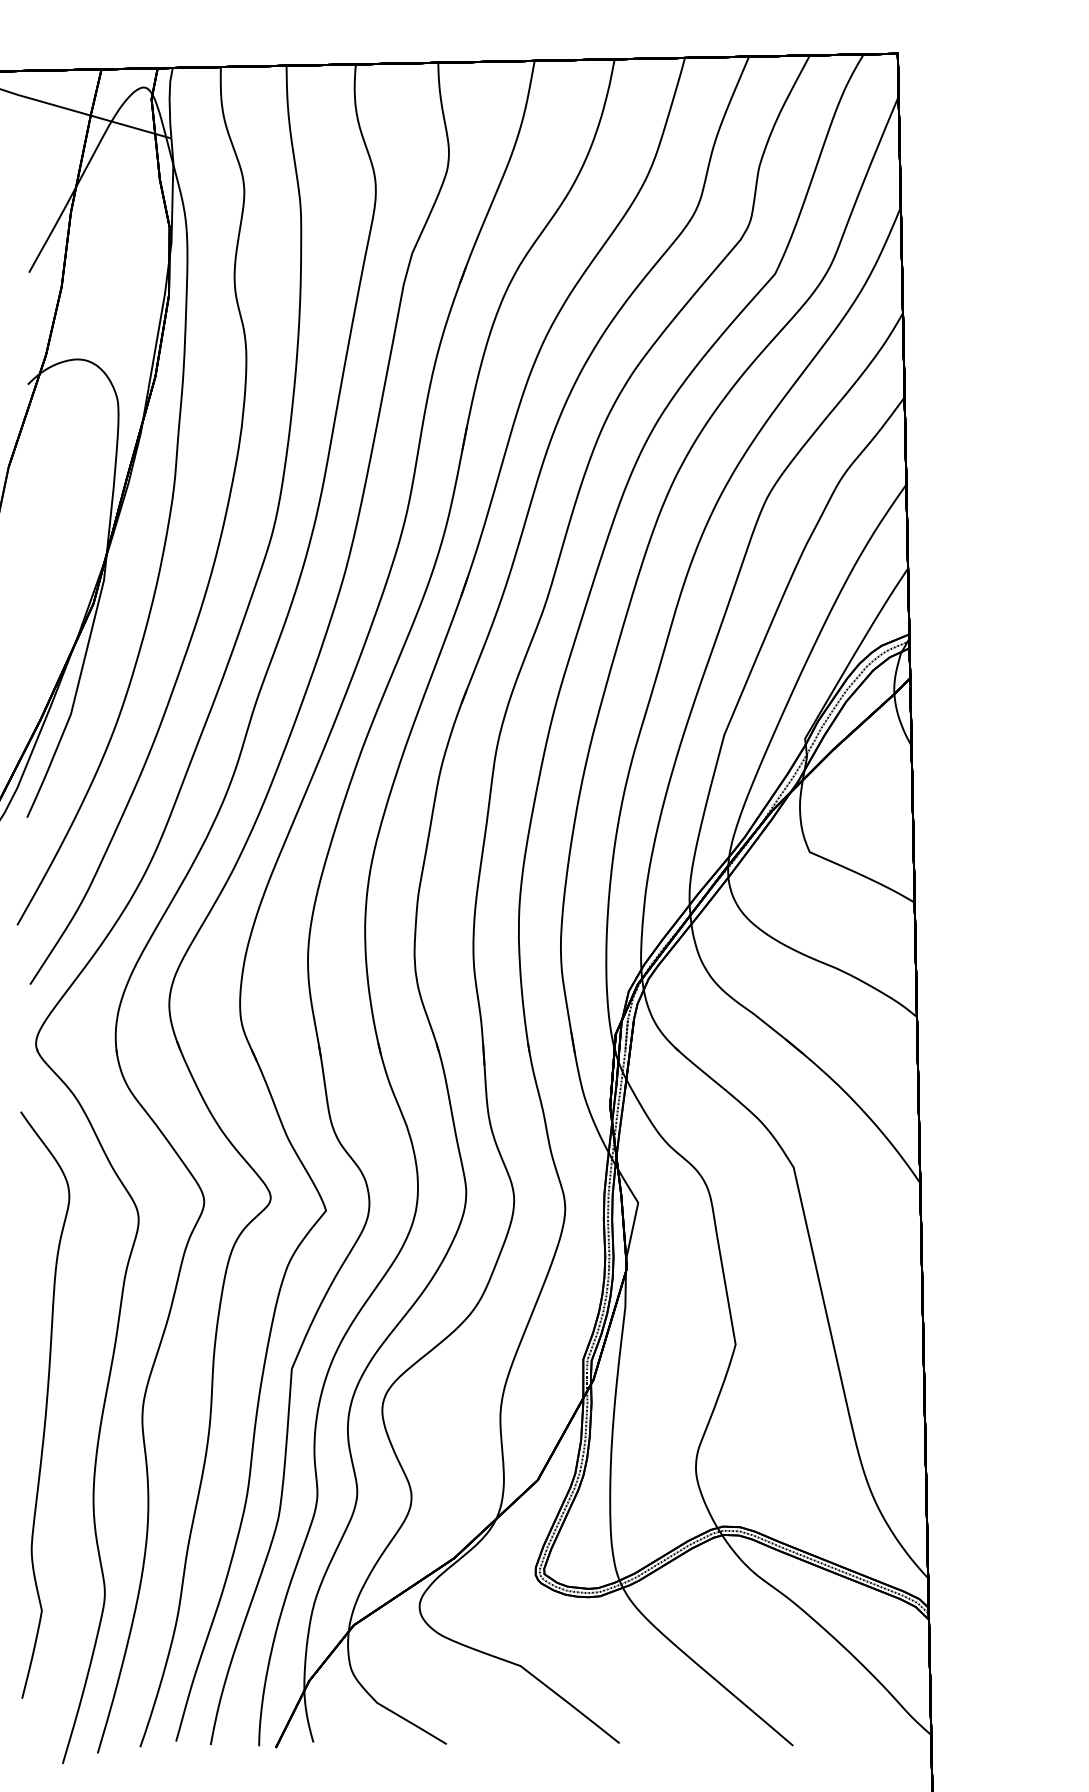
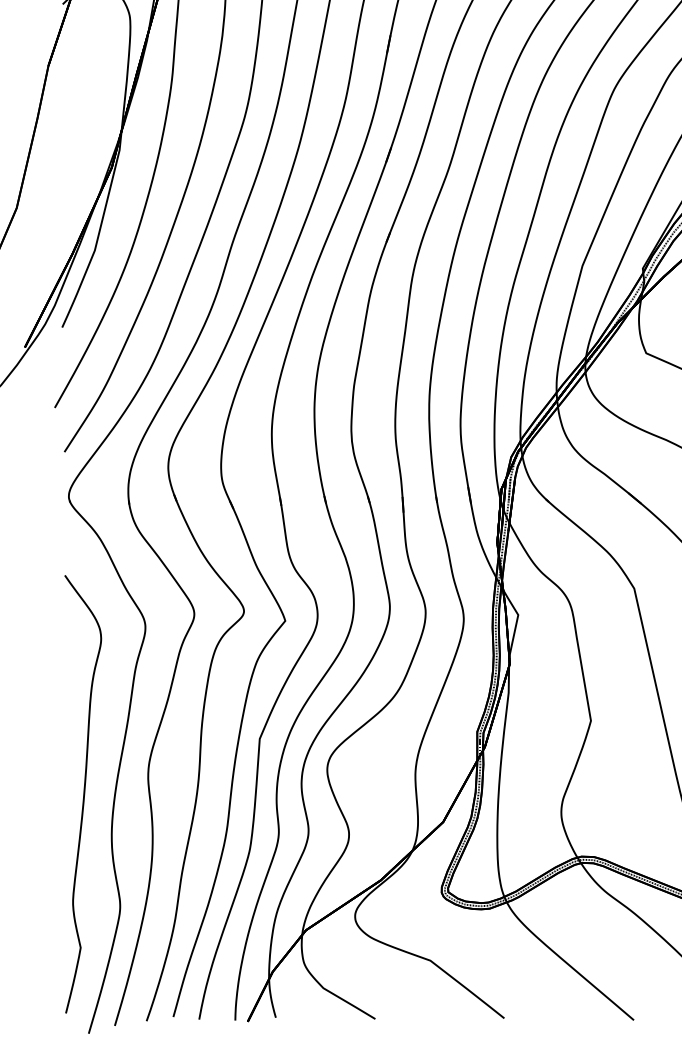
part: (45, 1404) -> (83, 793), moved

